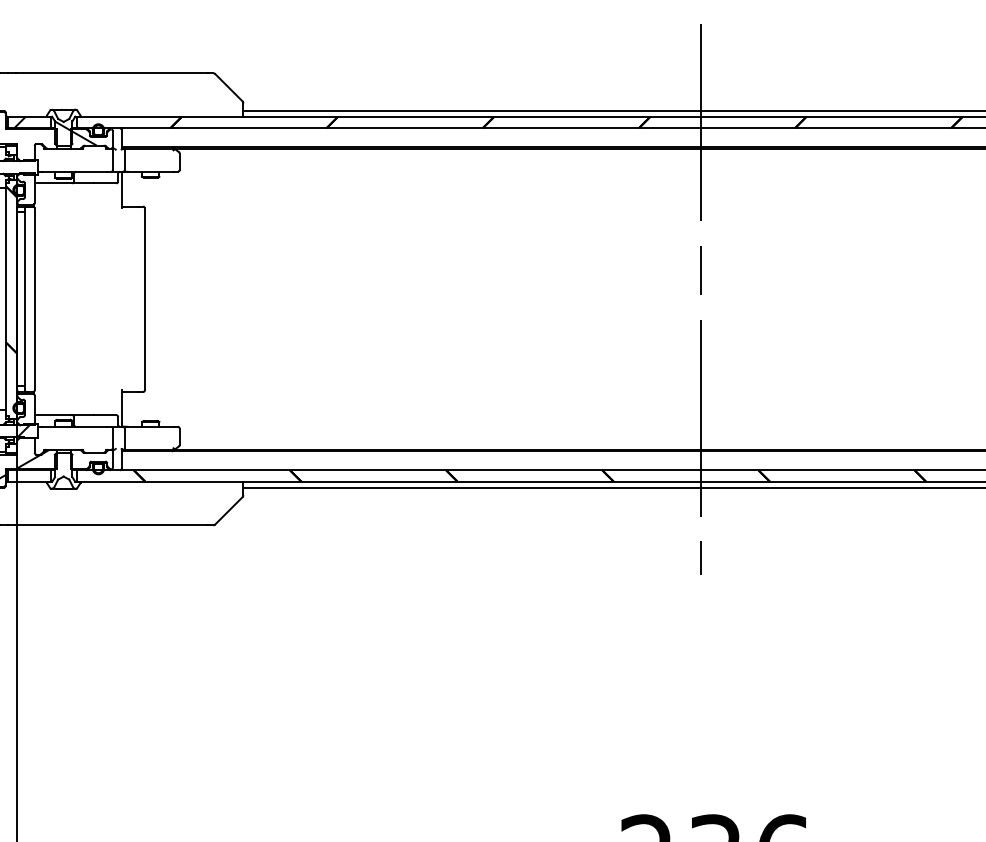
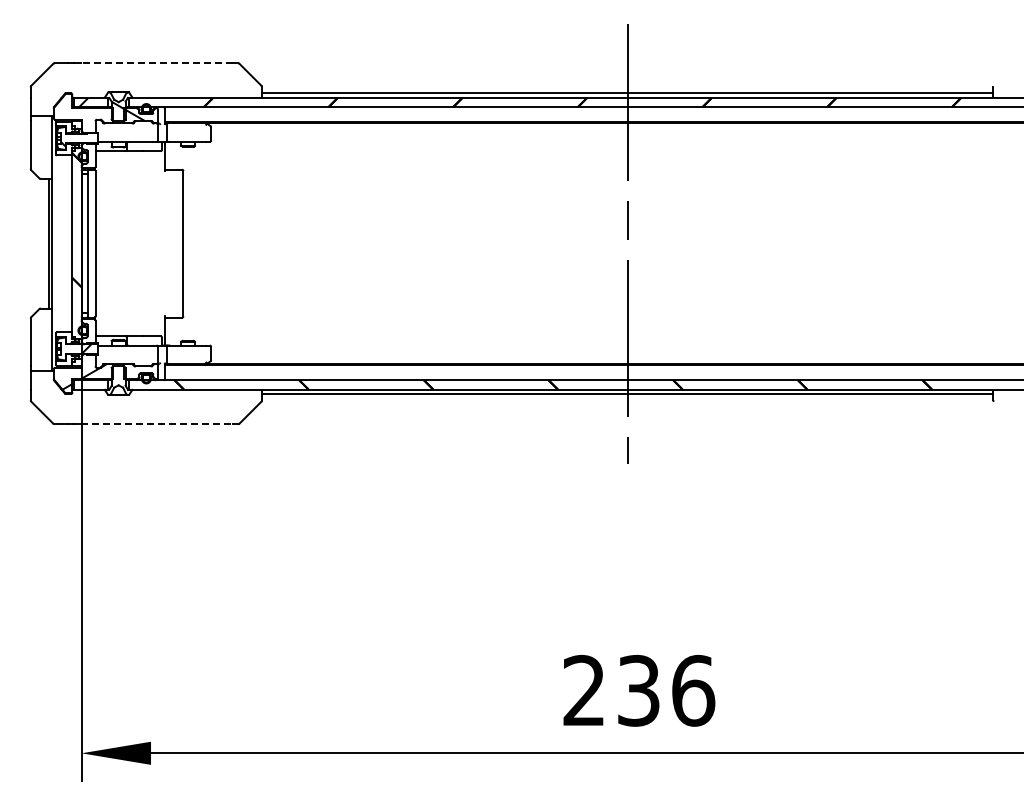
line: (111, 73) -> (156, 63), solid -> dashed
line: (112, 525) -> (157, 424), solid -> dashed

